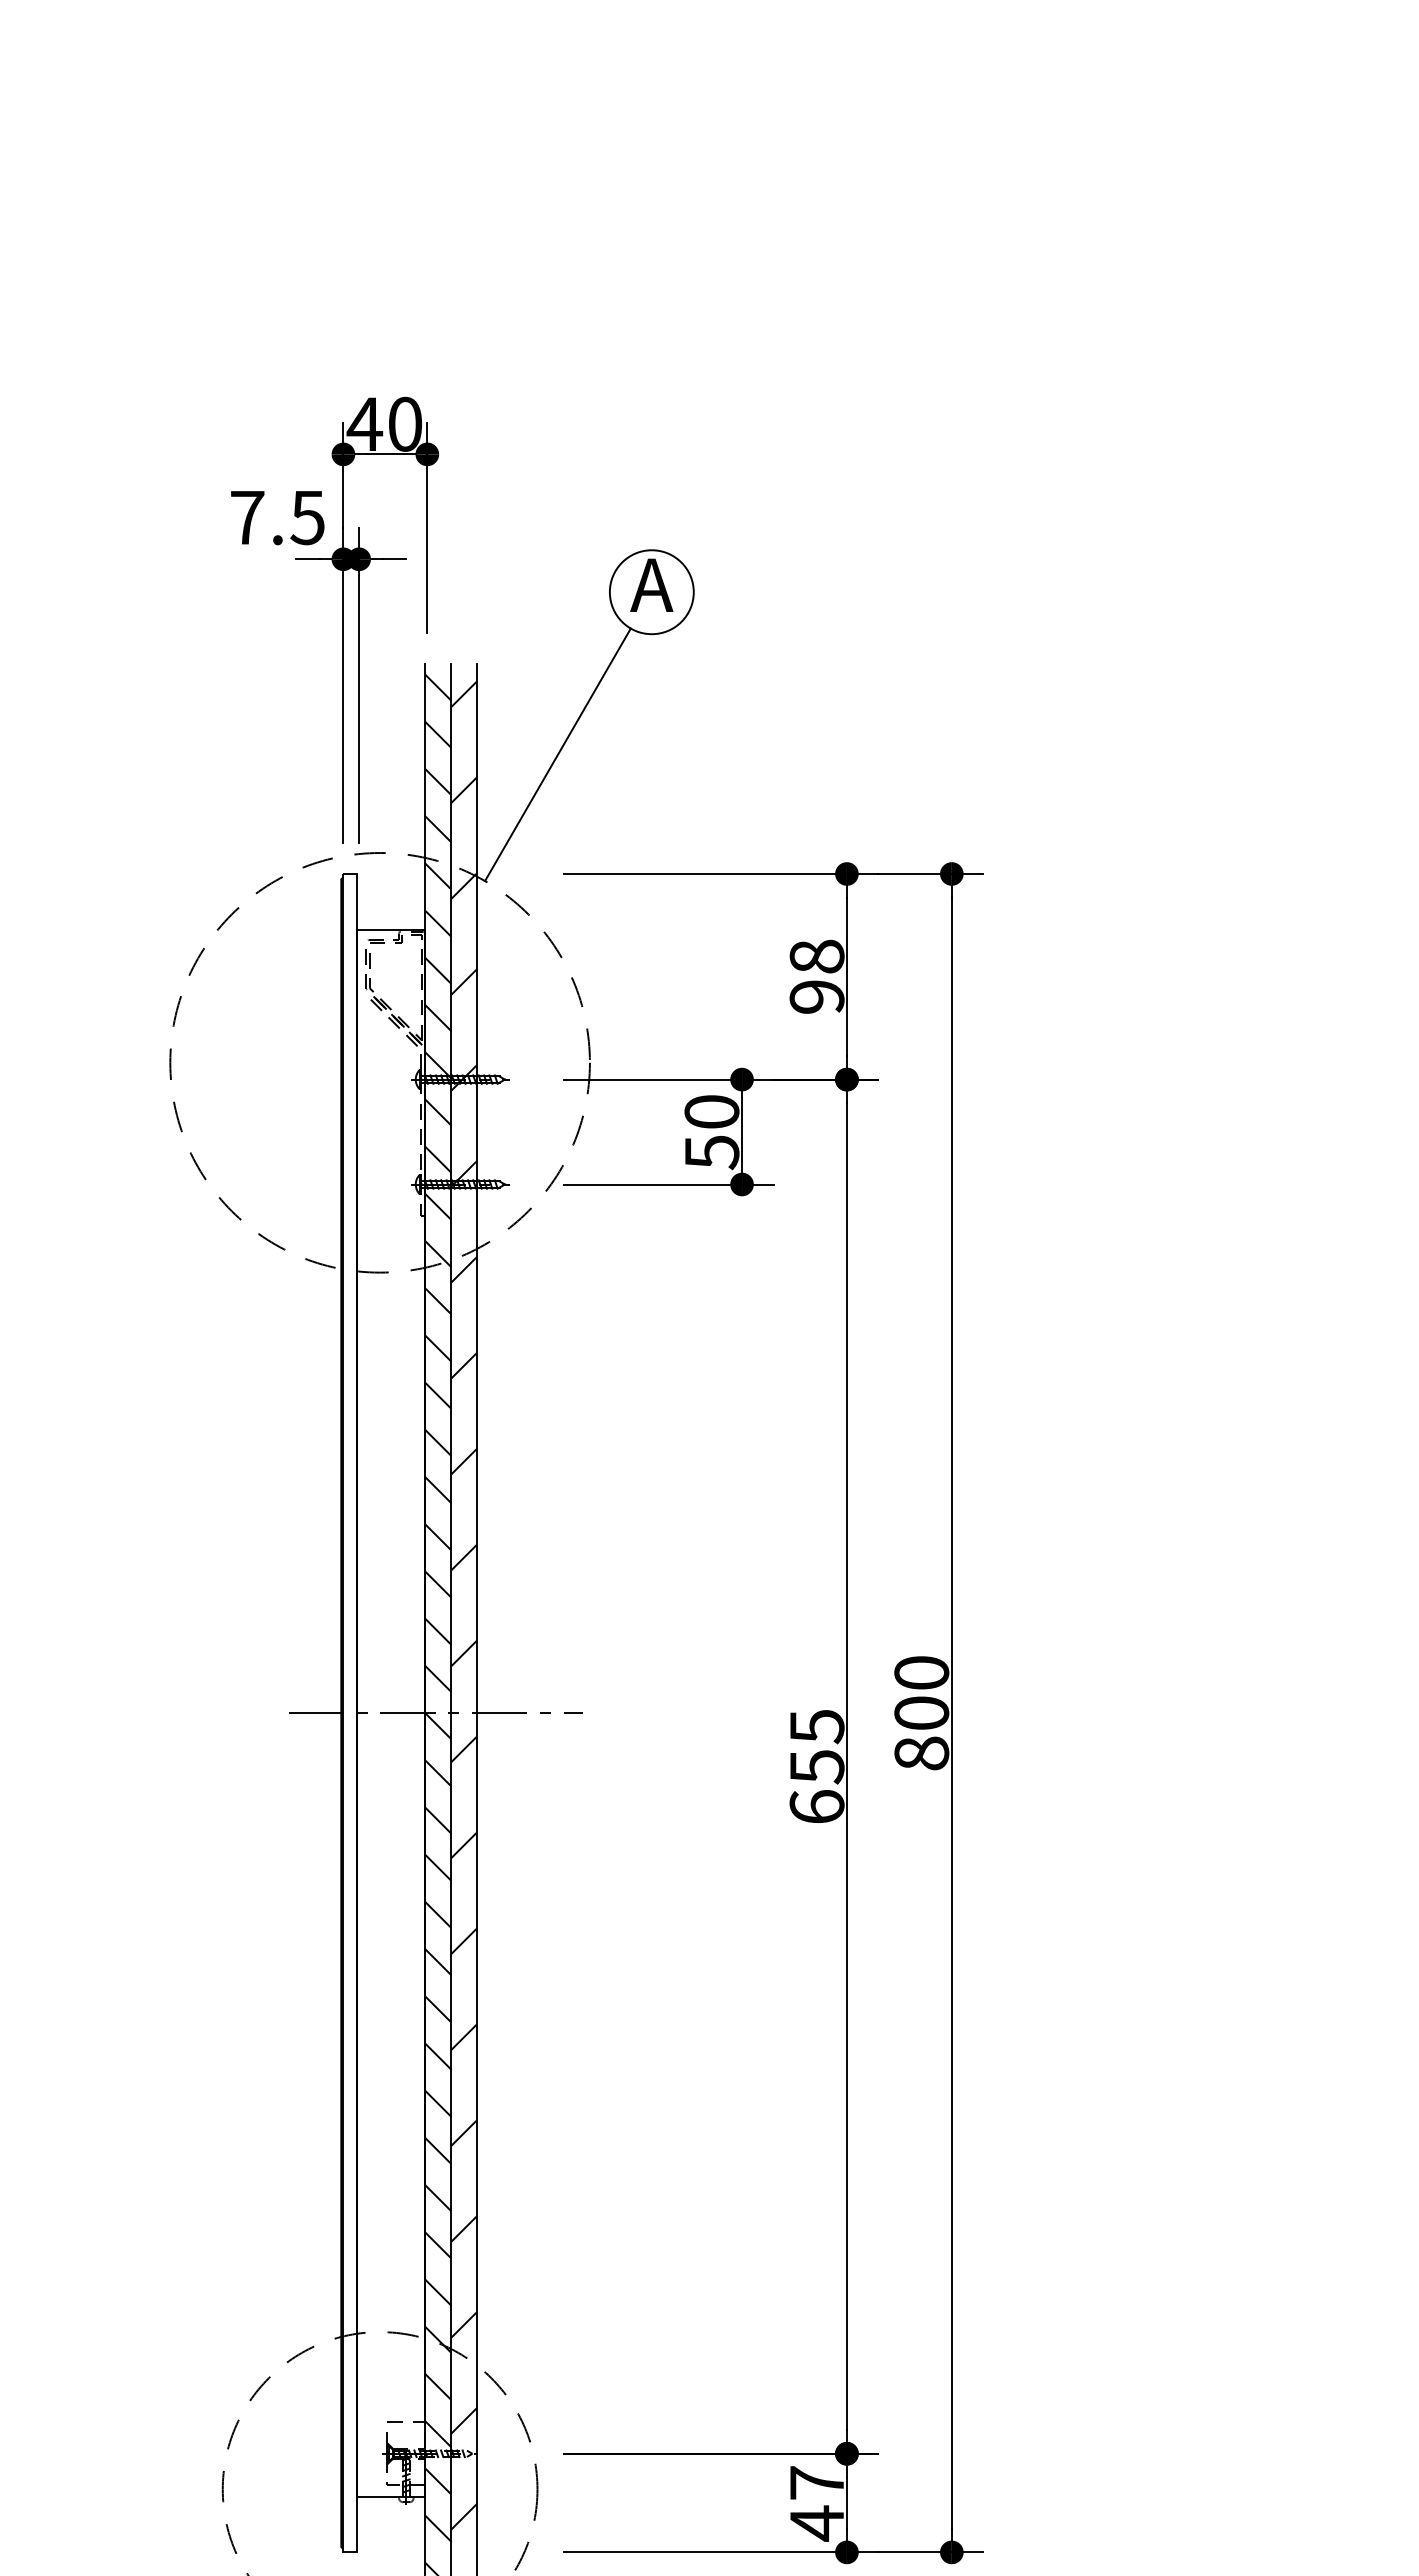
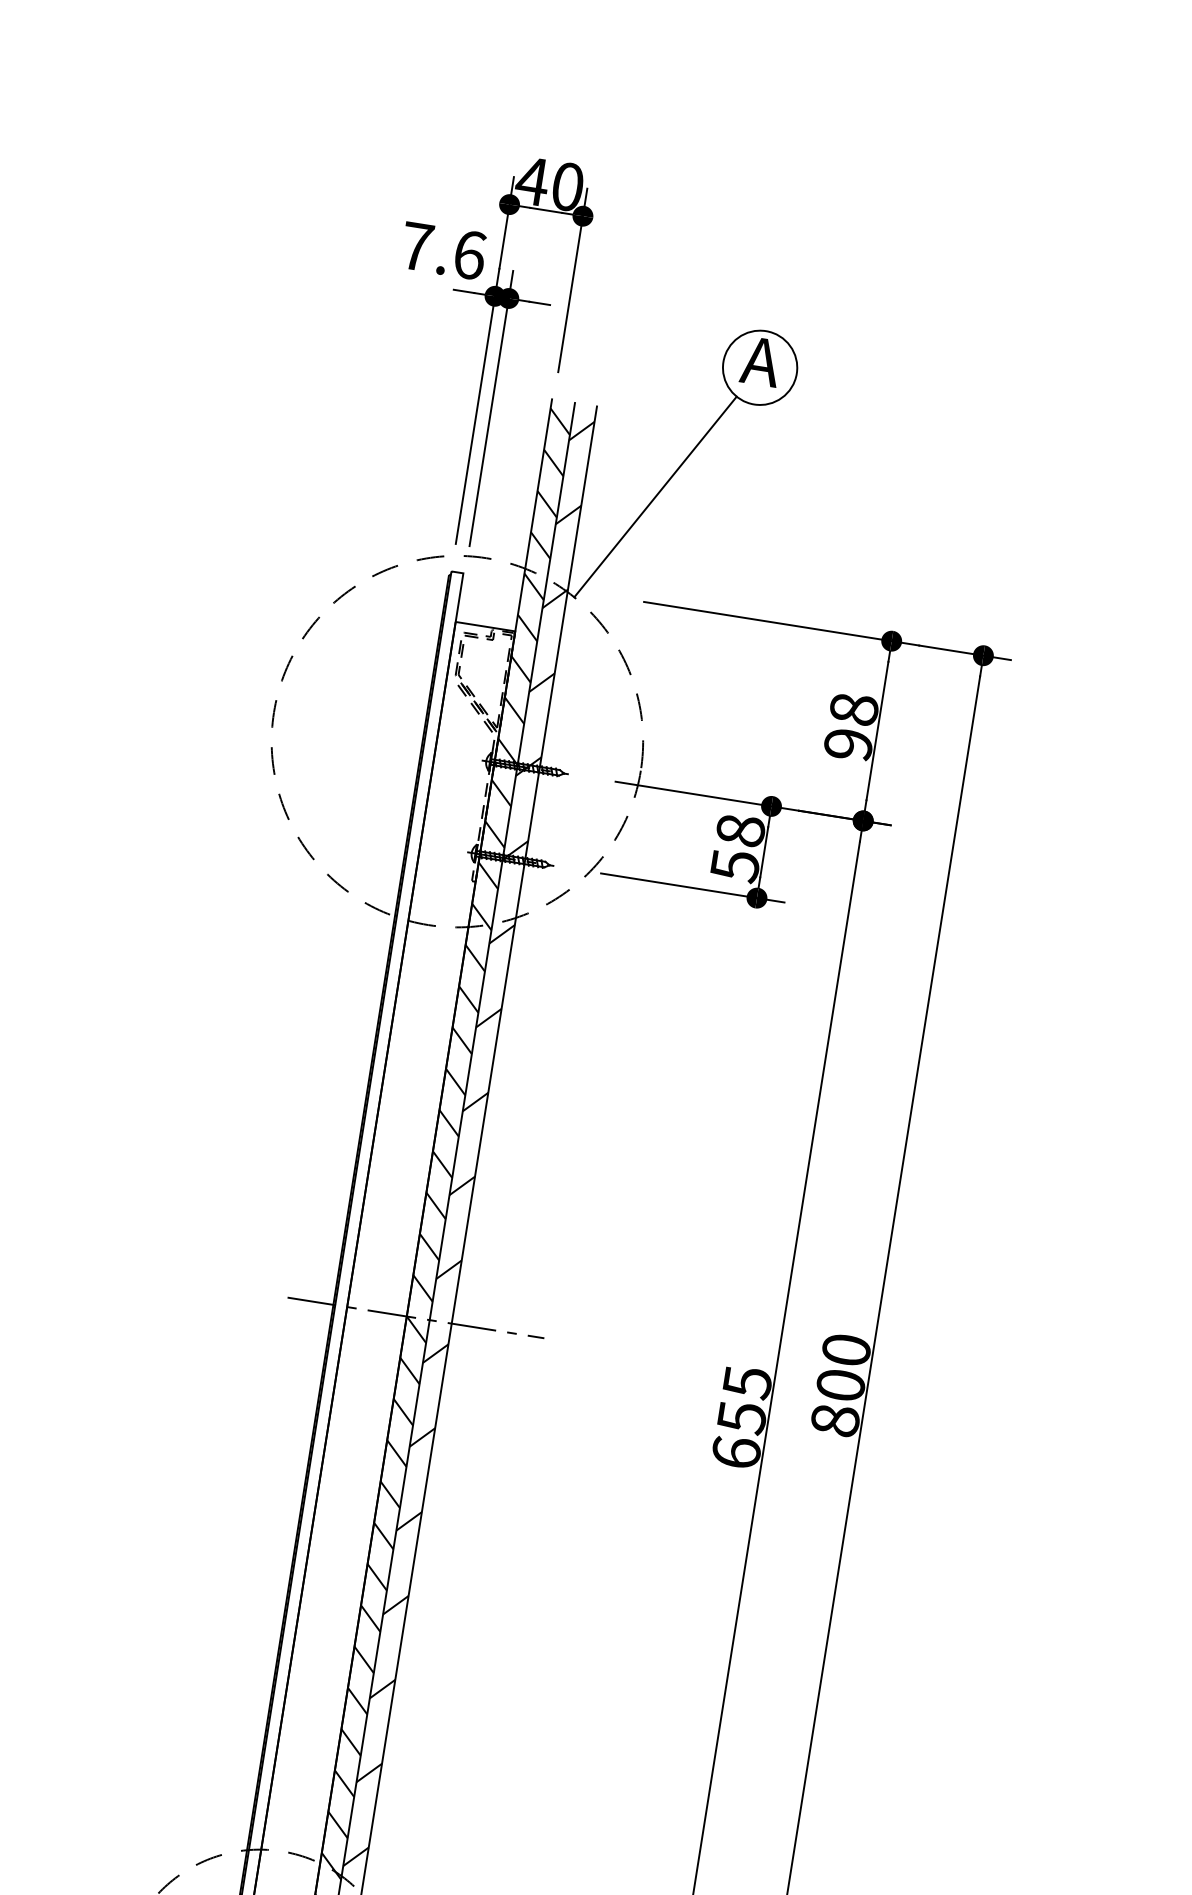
text: (307, 517) -> (469, 254), 7.5 -> 7.6
text: (711, 1111) -> (740, 830), 50 -> 58

